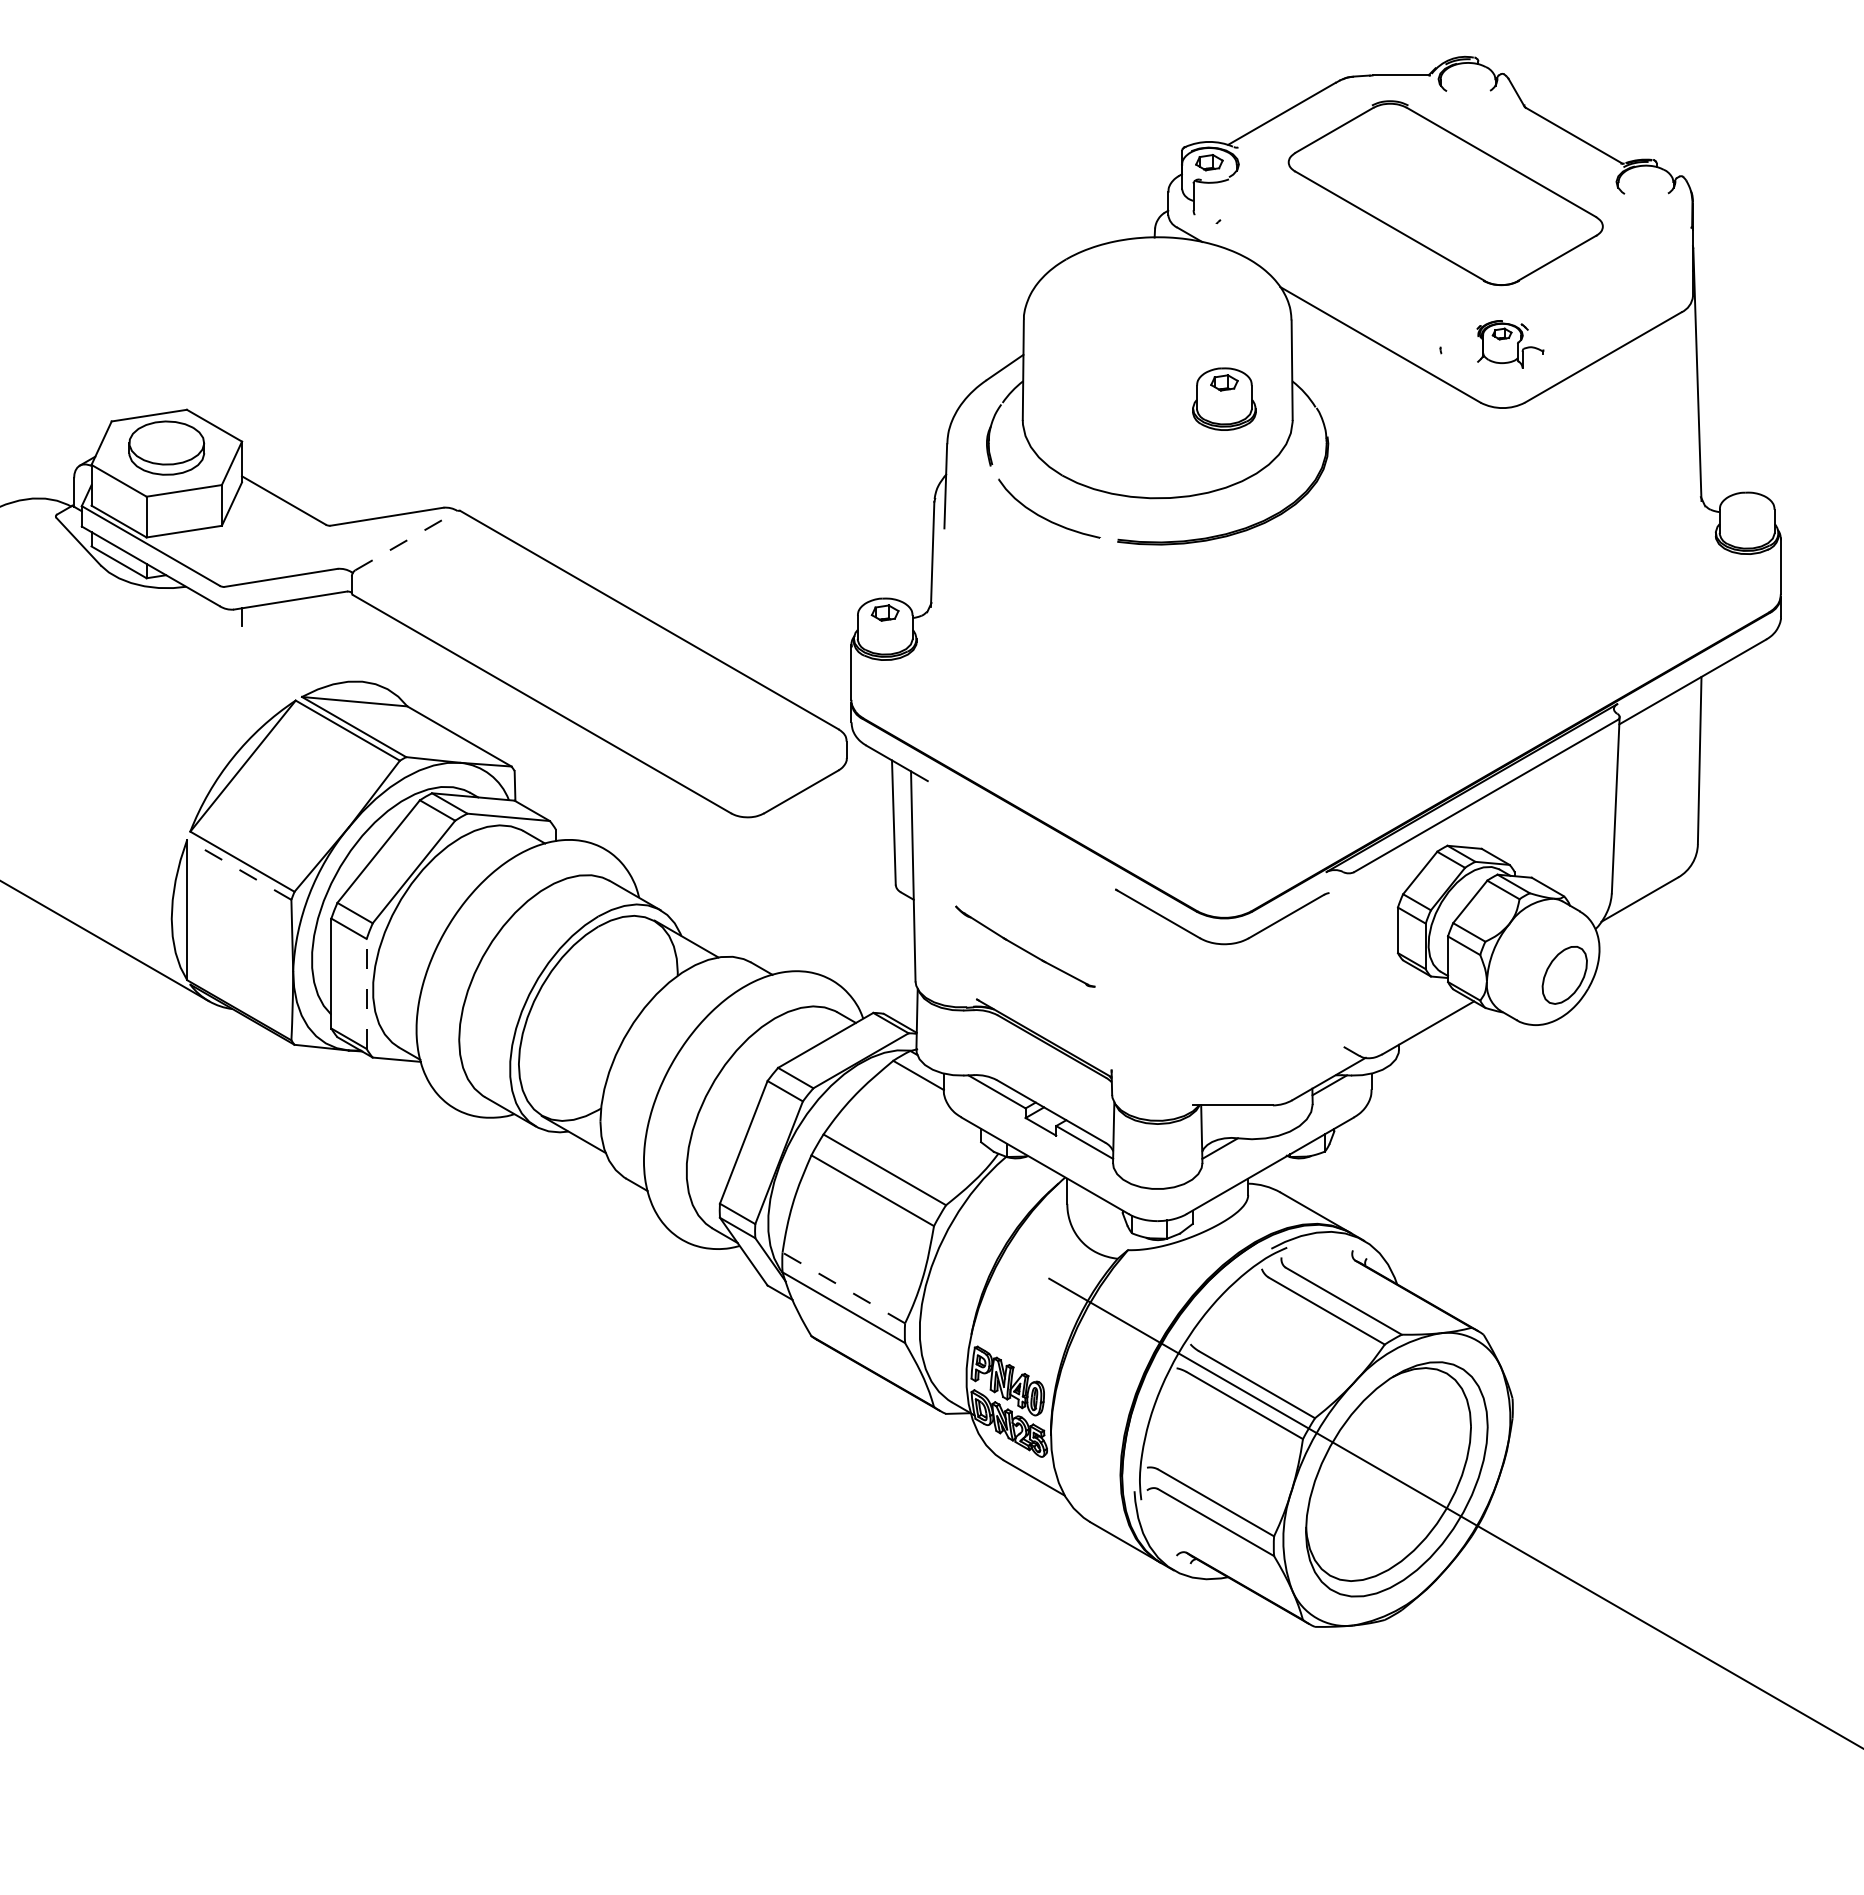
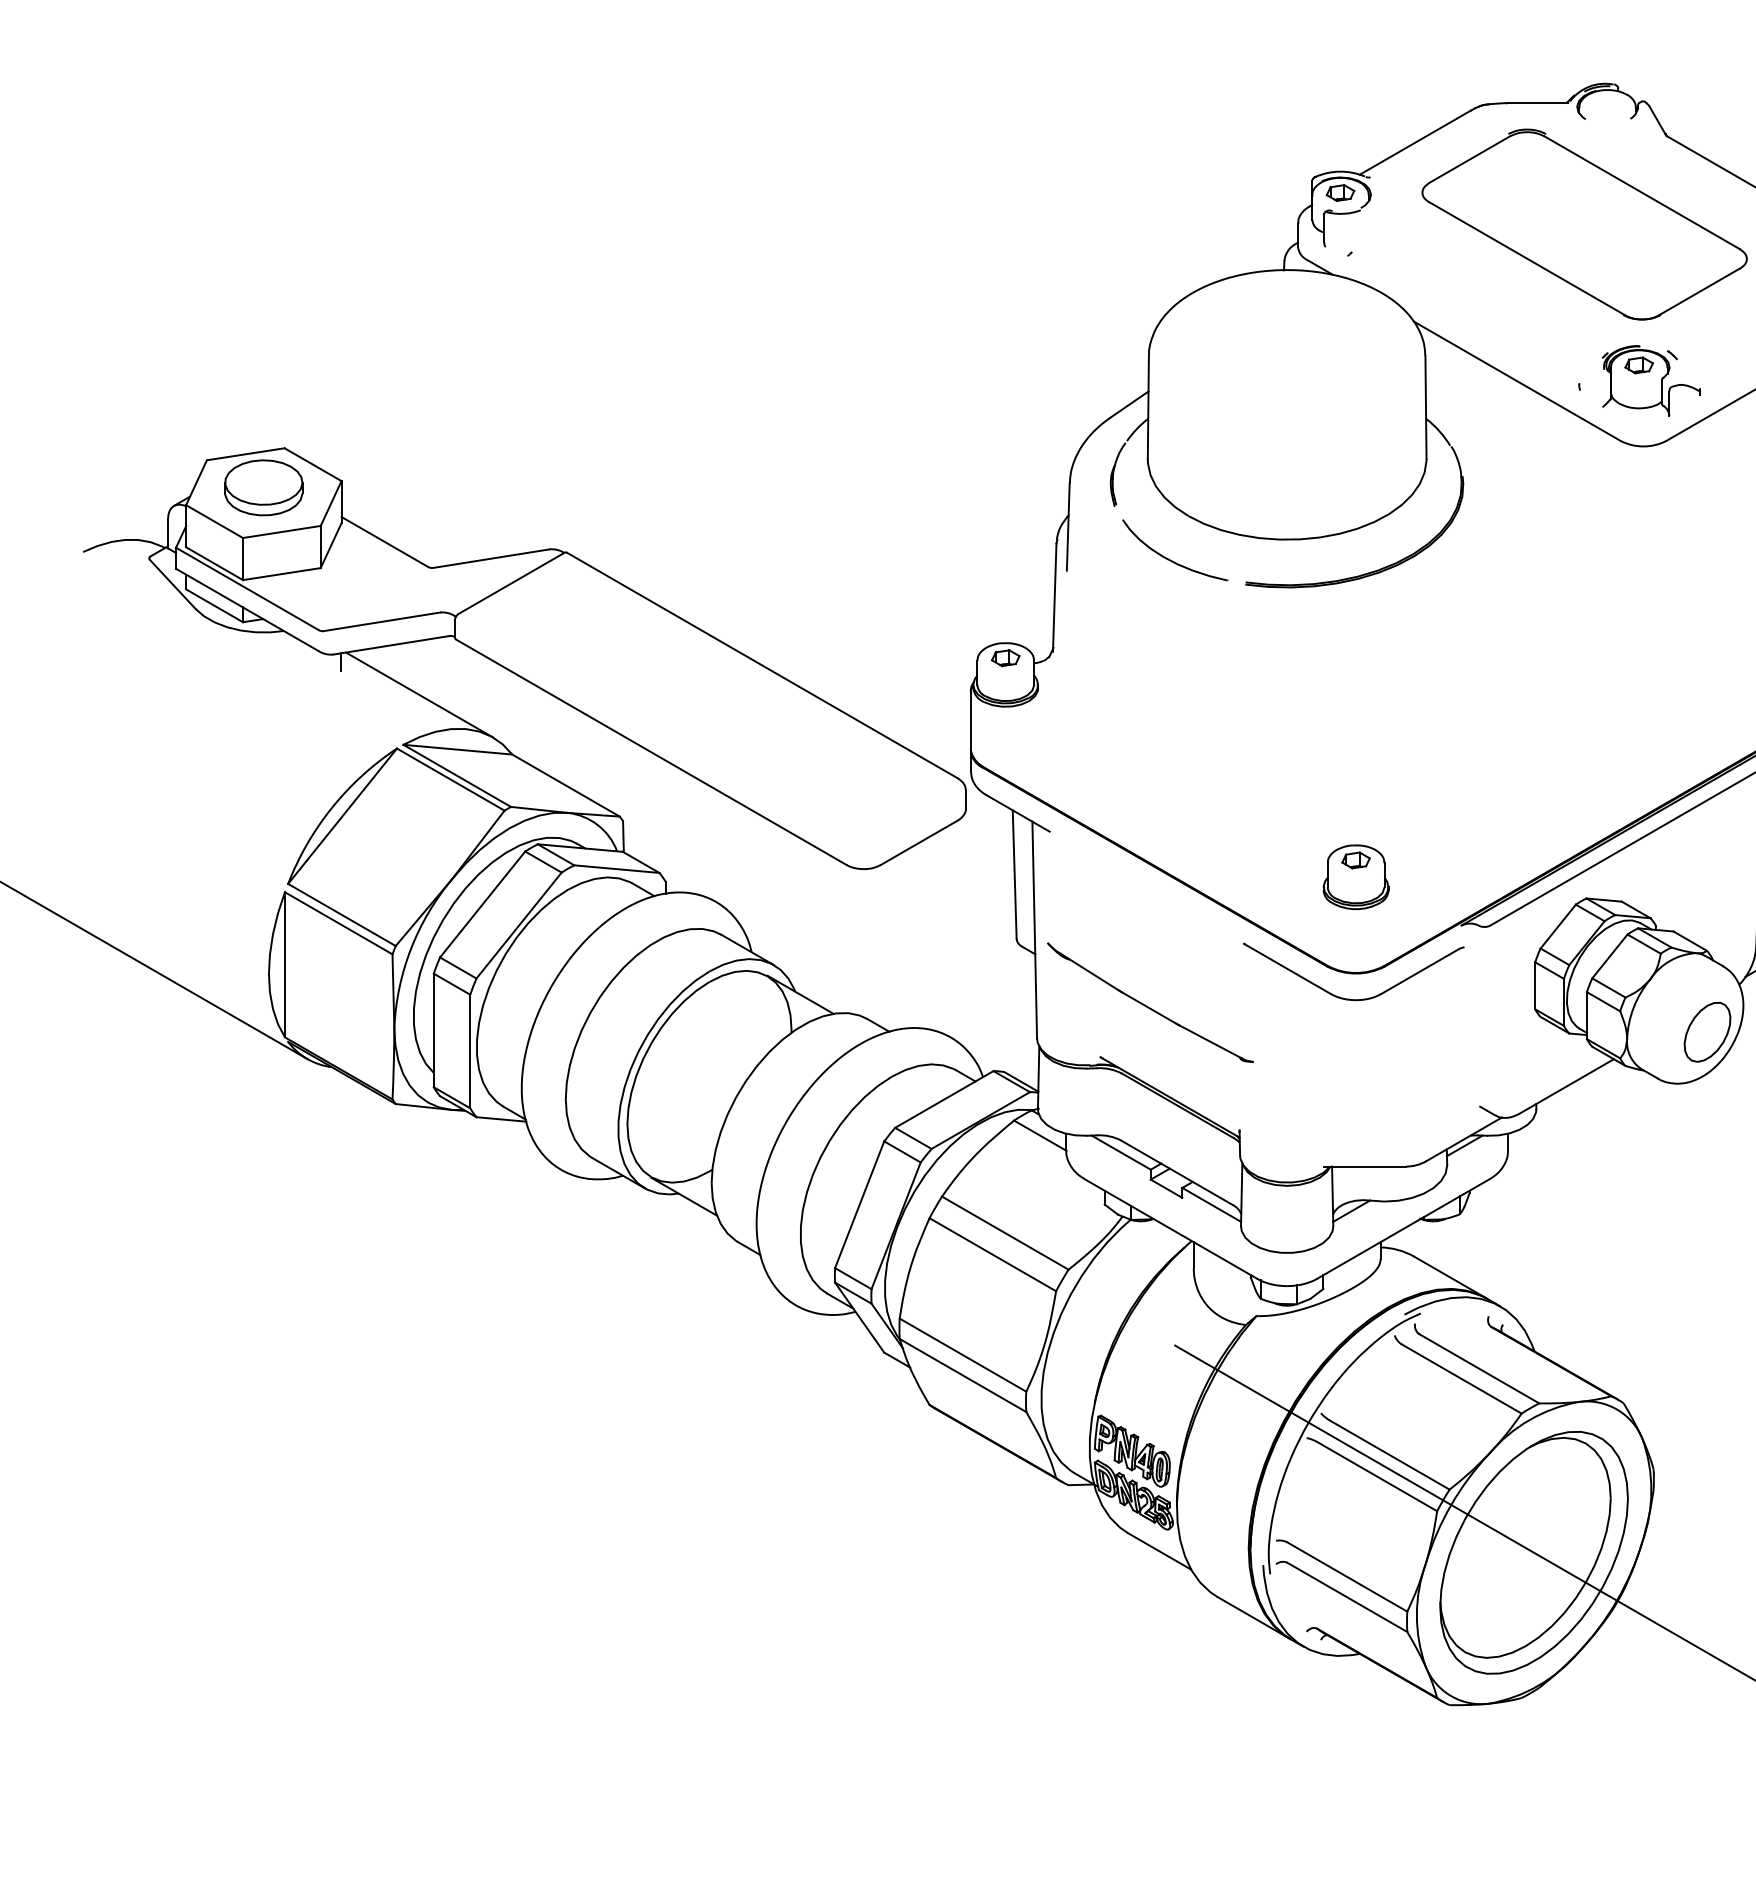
part: (1510, 344) -> (1651, 380), size x1.43
part: (1224, 398) -> (1356, 876), moved
line: (407, 540) -> (512, 583), dashed -> solid
line: (317, 648) -> (419, 694), added
line: (238, 869) -> (337, 922), dashed -> solid
part: (1025, 946) -> (1150, 1002), size x1.43
line: (366, 993) -> (470, 1051), dashed -> solid
line: (843, 1287) -> (962, 1354), dashed -> solid

